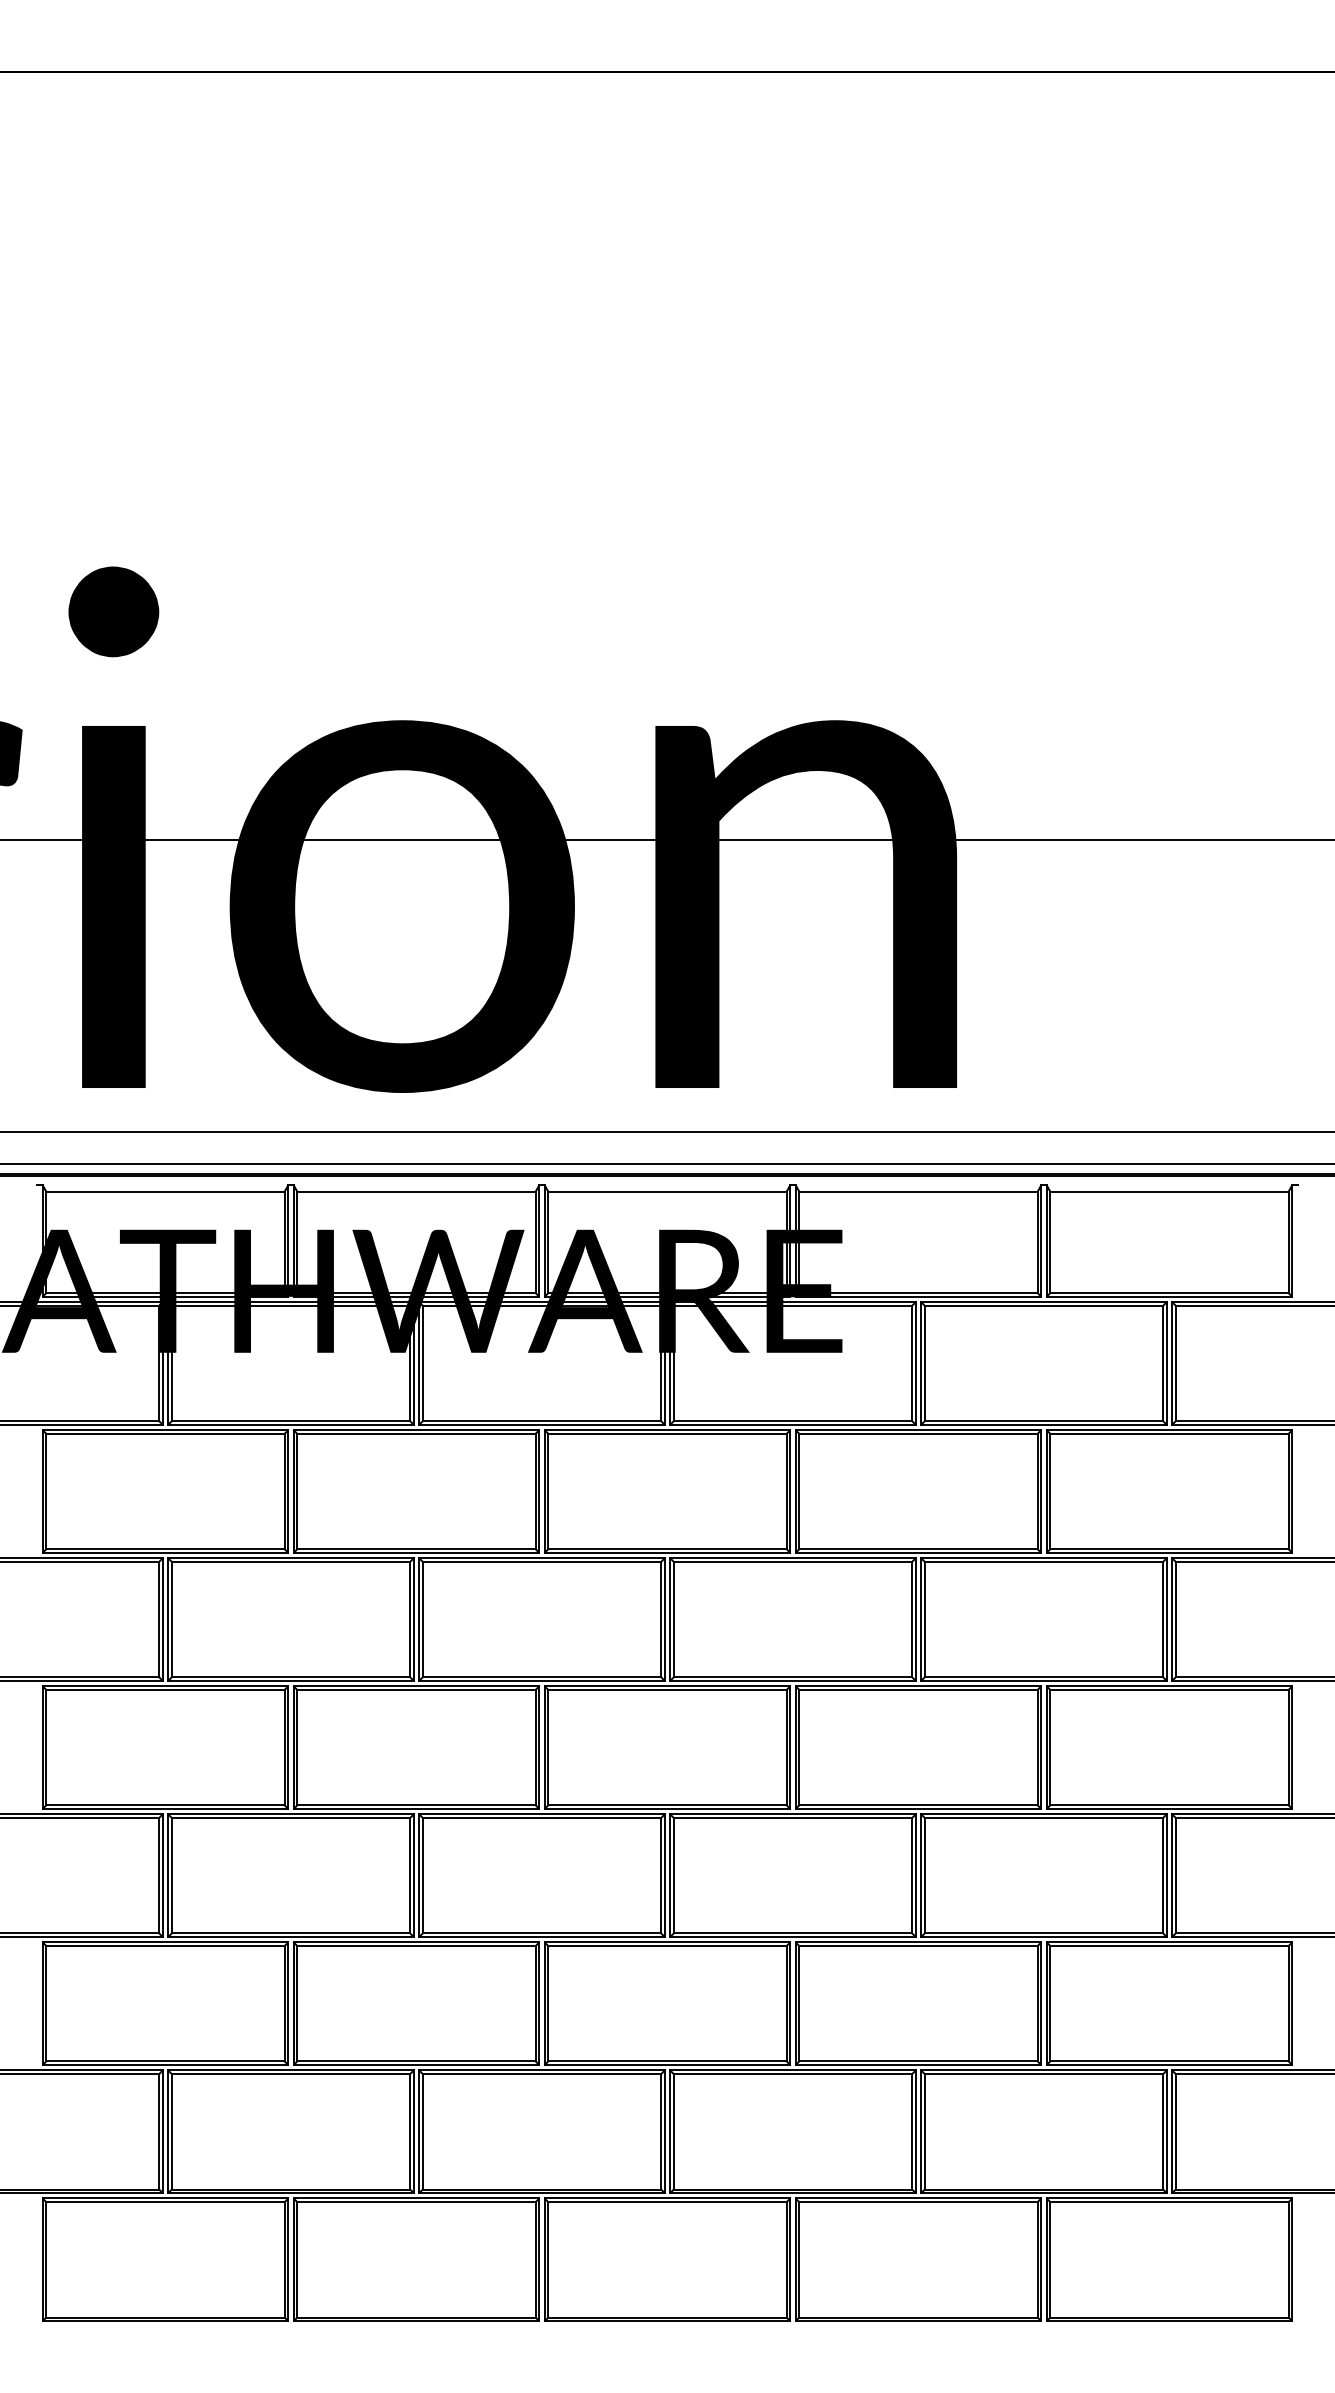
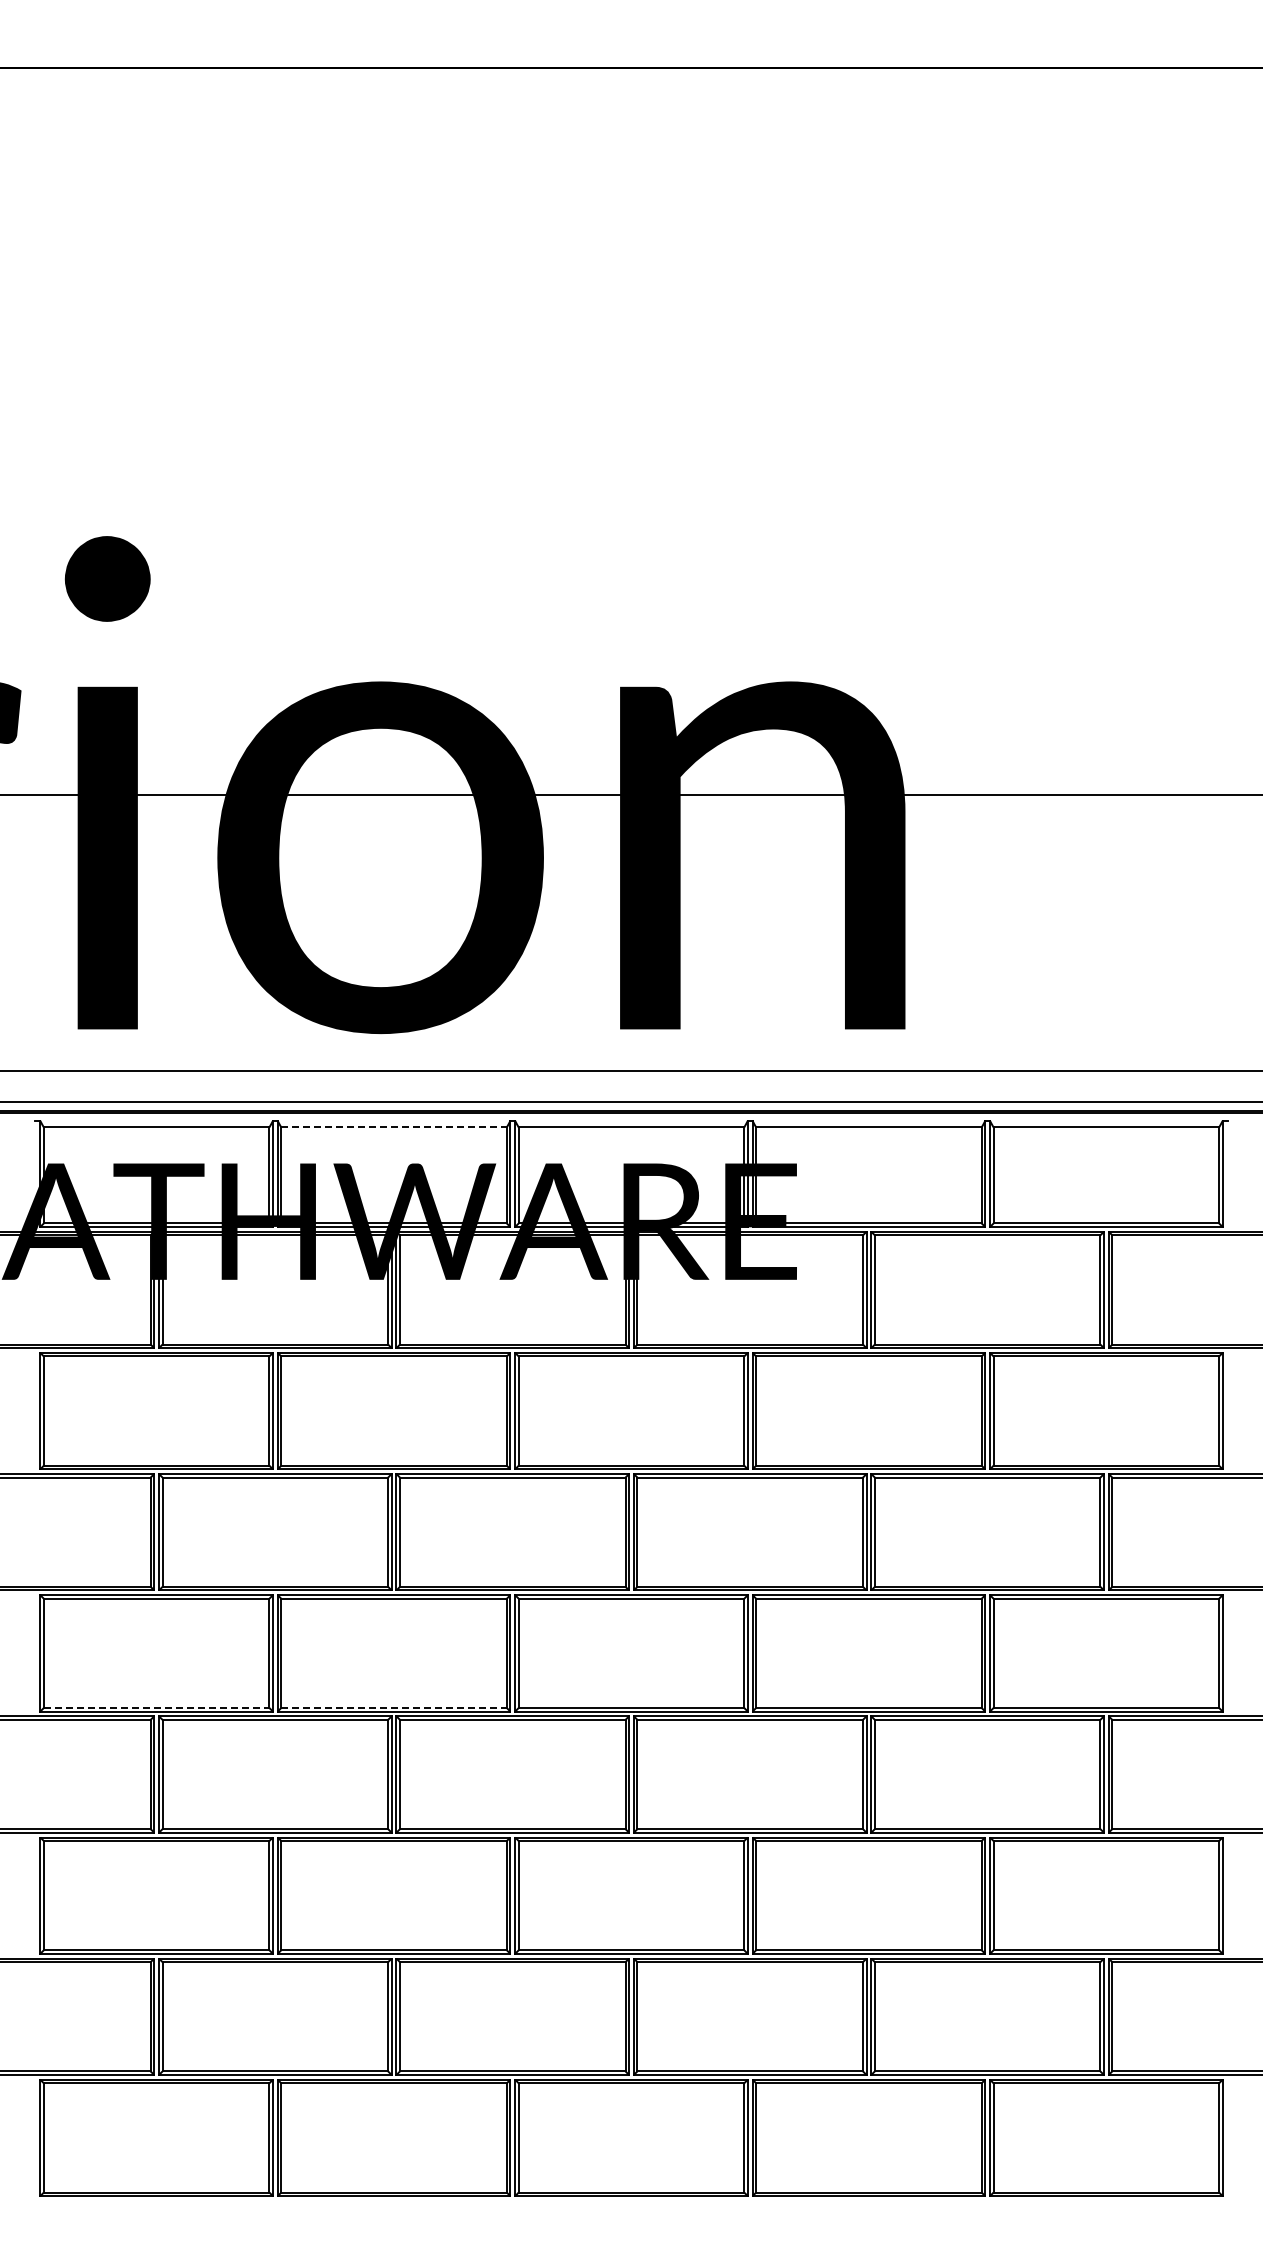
line: (416, 1191) -> (394, 1127), solid -> dashed
line: (165, 1804) -> (156, 1707), solid -> dashed
line: (416, 1804) -> (394, 1707), solid -> dashed

